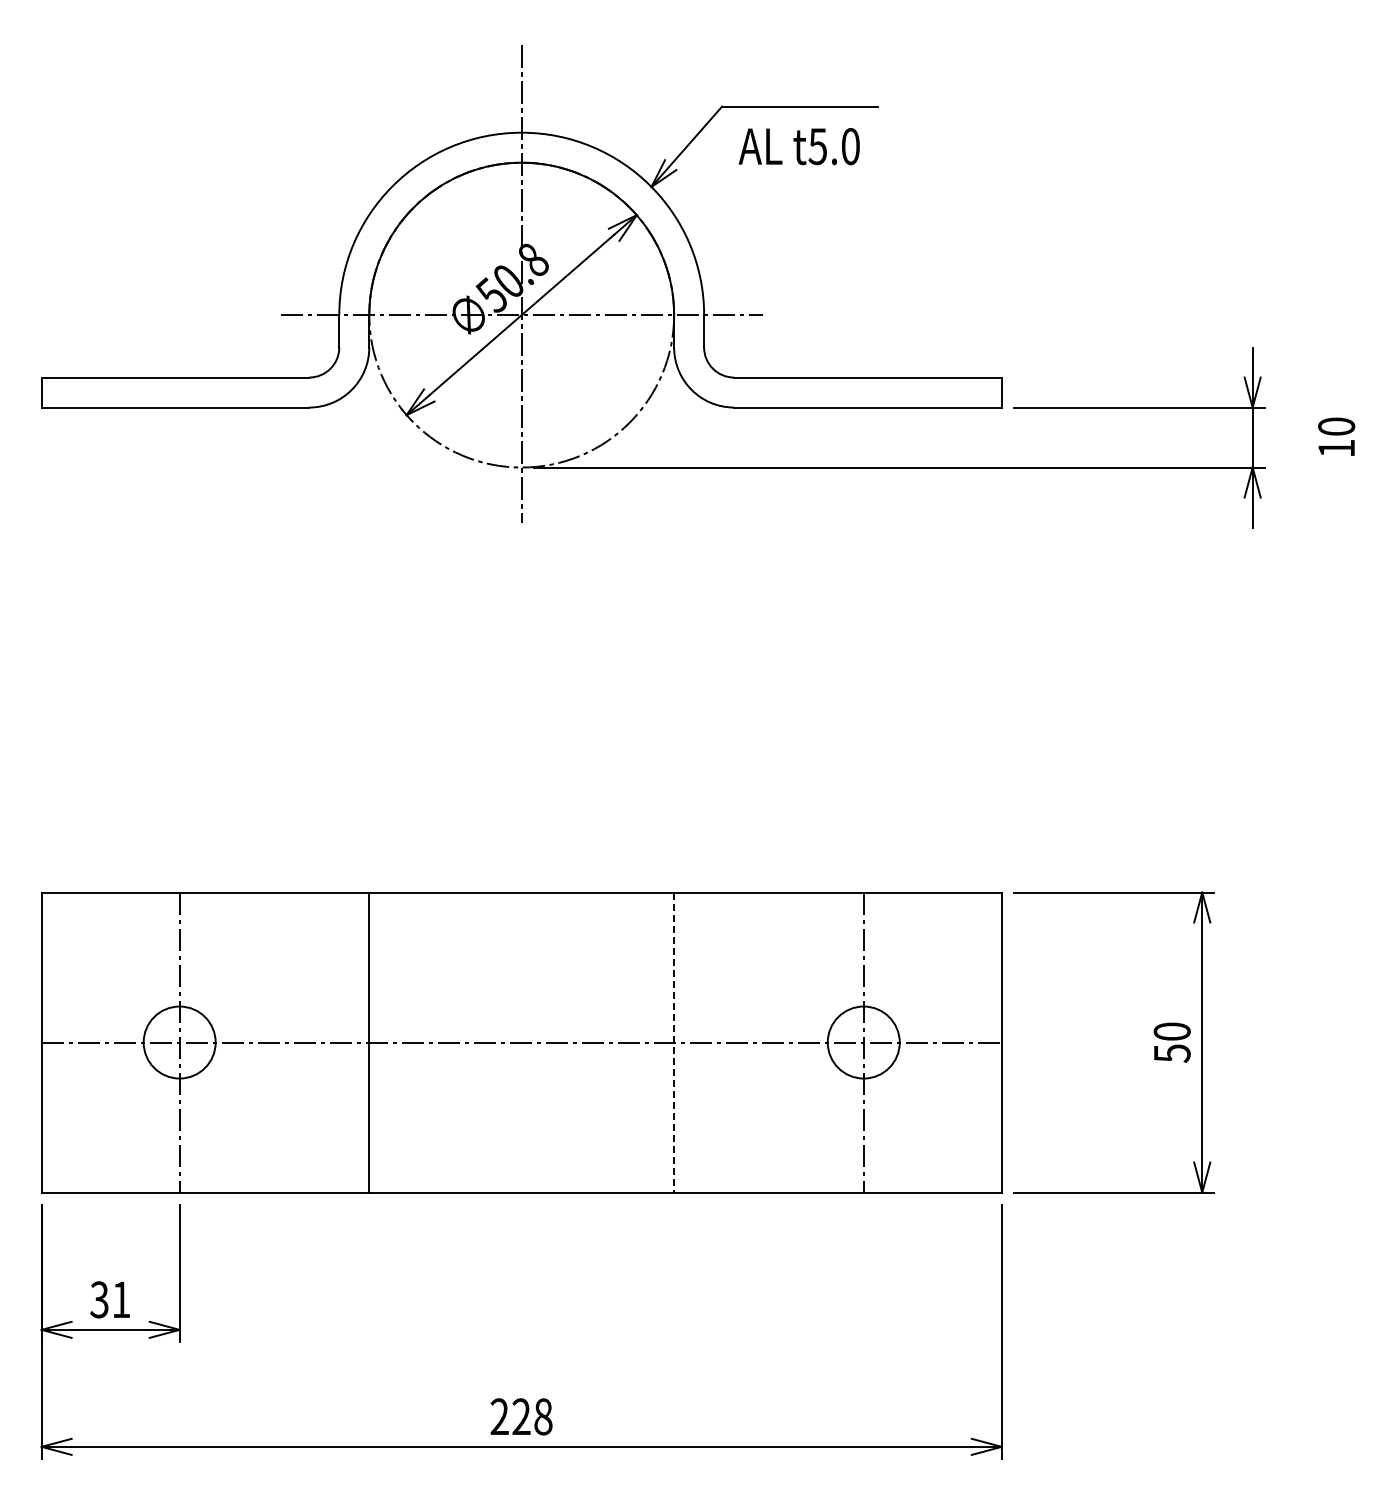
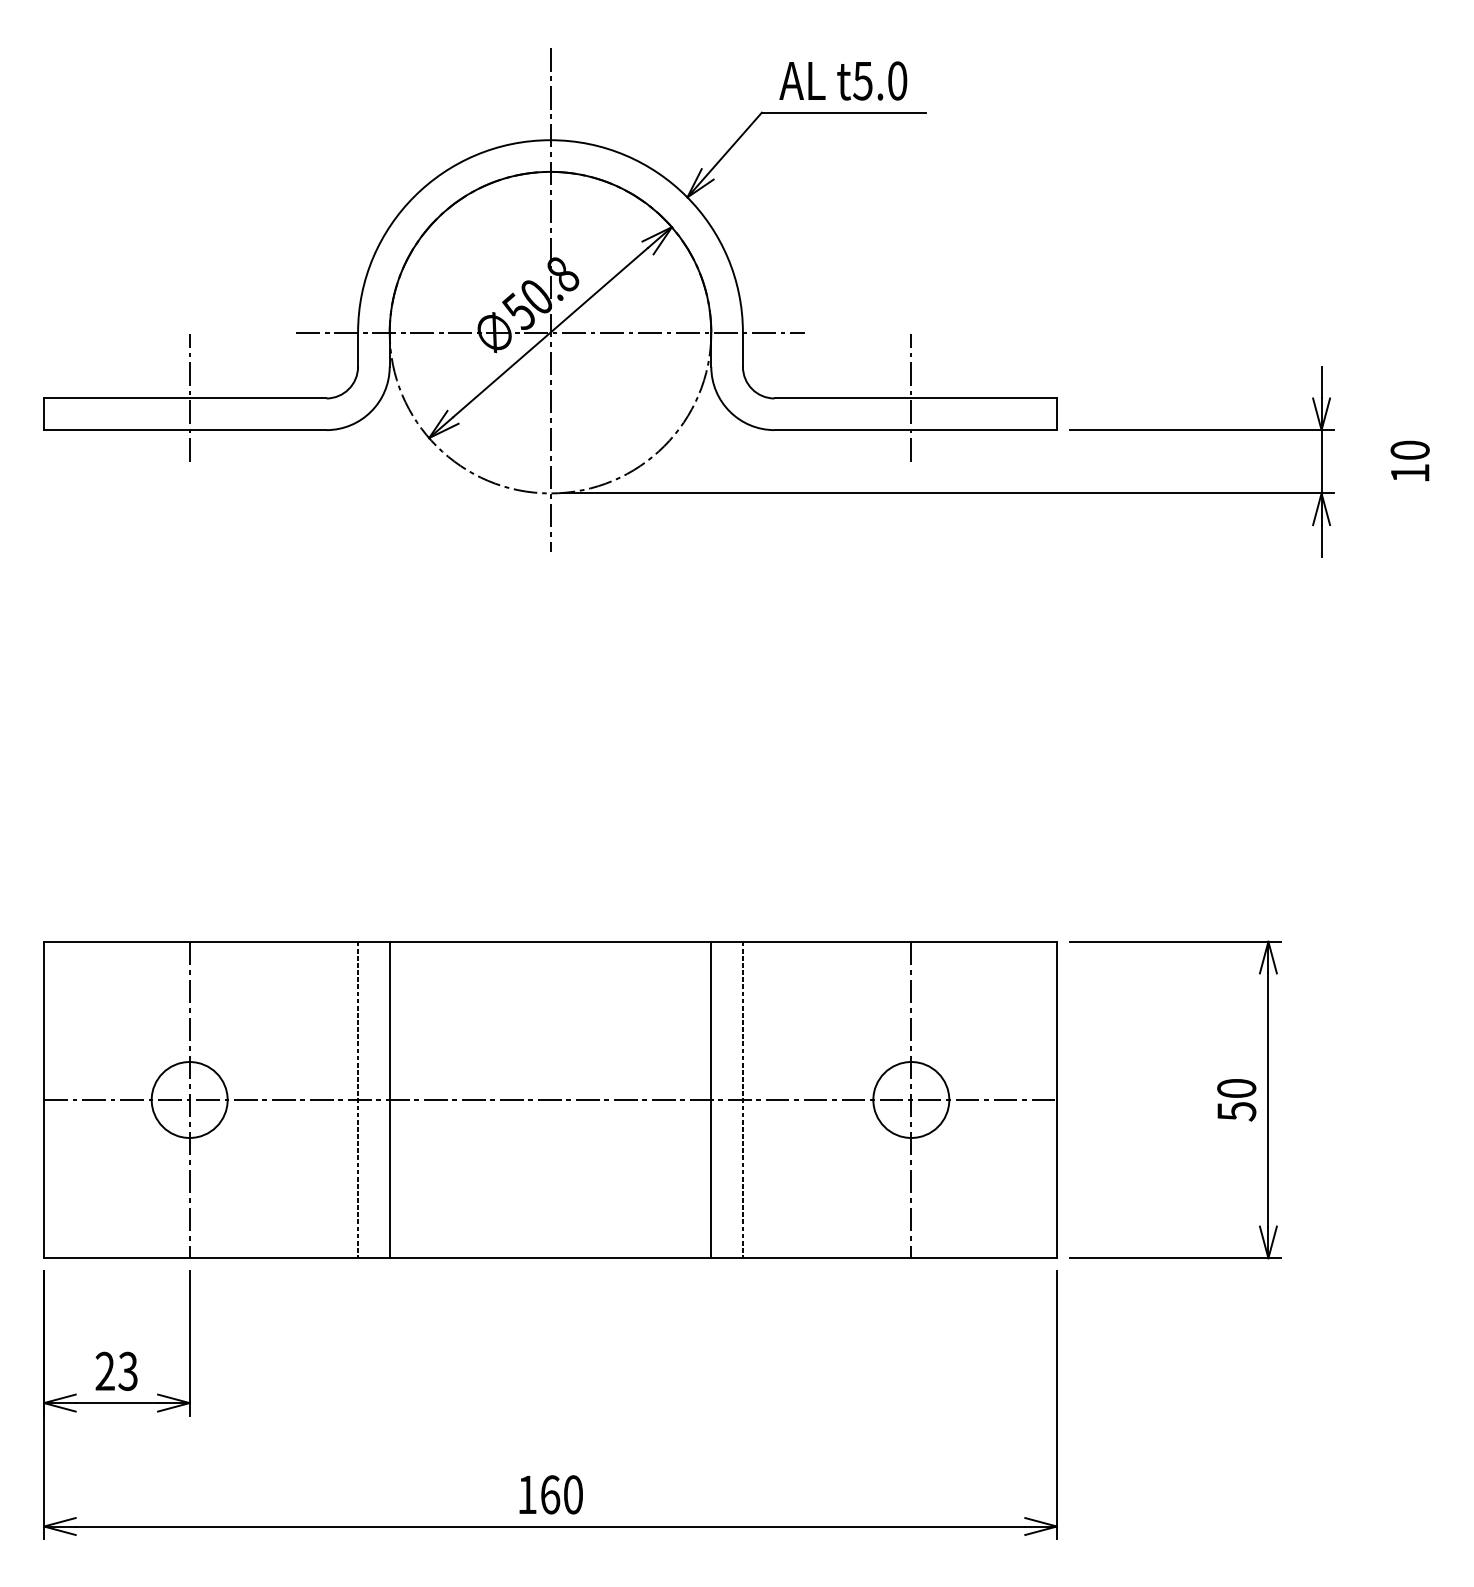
text: (798, 146) -> (842, 80), moved
line: (179, 376) -> (189, 397), added
line: (863, 376) -> (911, 397), added
line: (339, 1042) -> (358, 1099), added
line: (704, 1042) -> (743, 1099), added
line: (674, 1043) -> (711, 1101), dashed -> solid
text: (110, 1299) -> (116, 1371), 31 -> 23
text: (521, 1416) -> (550, 1494), 228 -> 160

